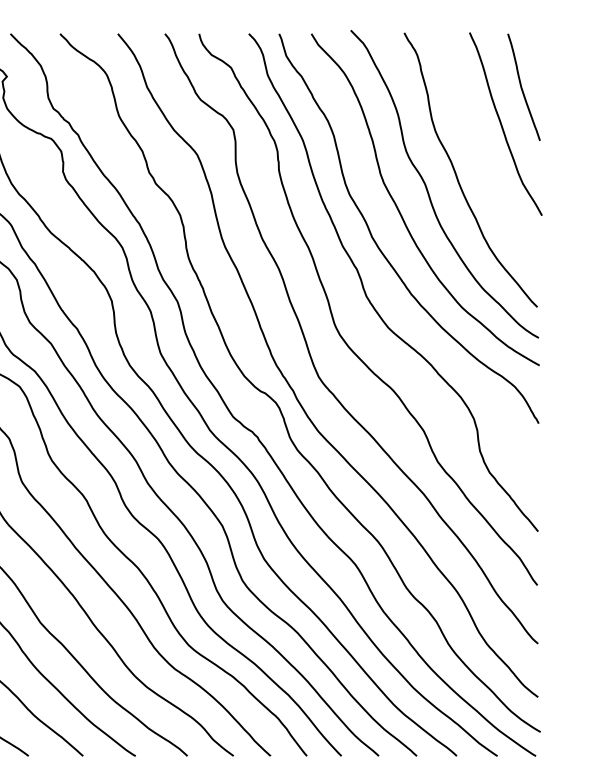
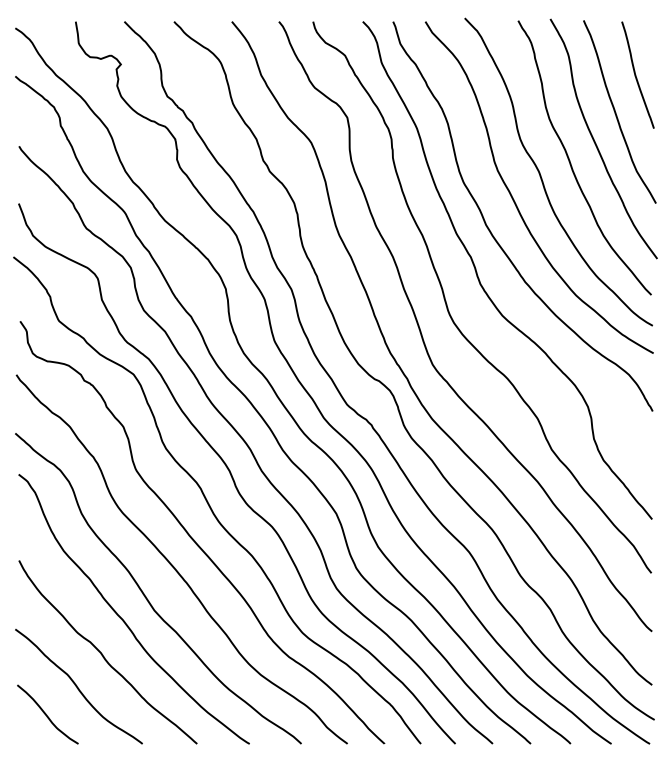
curve: (481, 153) -> (595, 141), added

